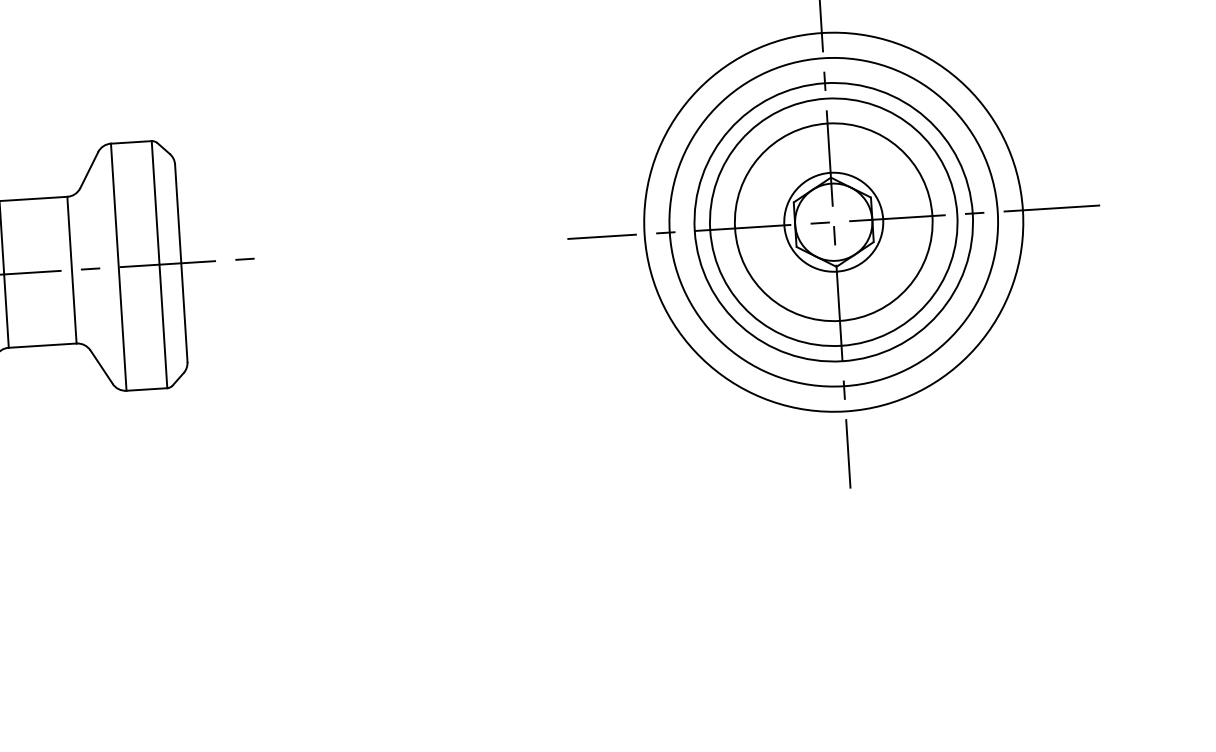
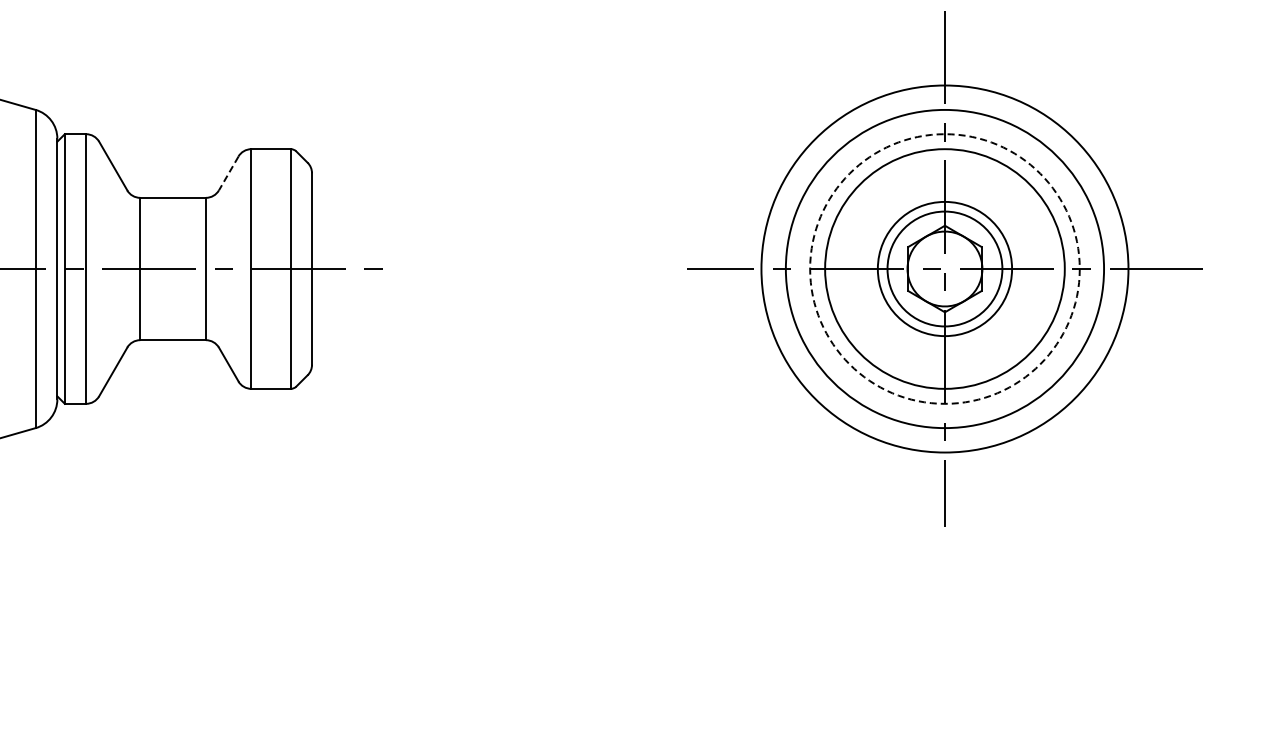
line: (88, 170) -> (228, 173), solid -> dashed
circle: (833, 221) -> (944, 268), size x0.6
circle: (833, 221) -> (944, 268), size x1.4
circle: (833, 221) -> (944, 268), solid -> dashed

